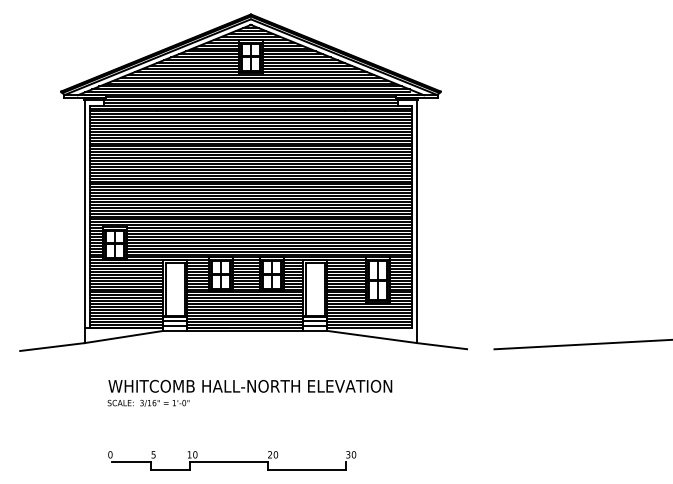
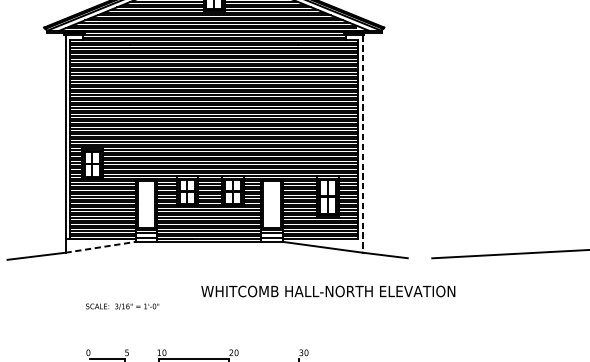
line: (417, 222) -> (363, 144), solid -> dashed
line: (124, 337) -> (101, 247), solid -> dashed
text: (250, 385) -> (328, 290), moved

